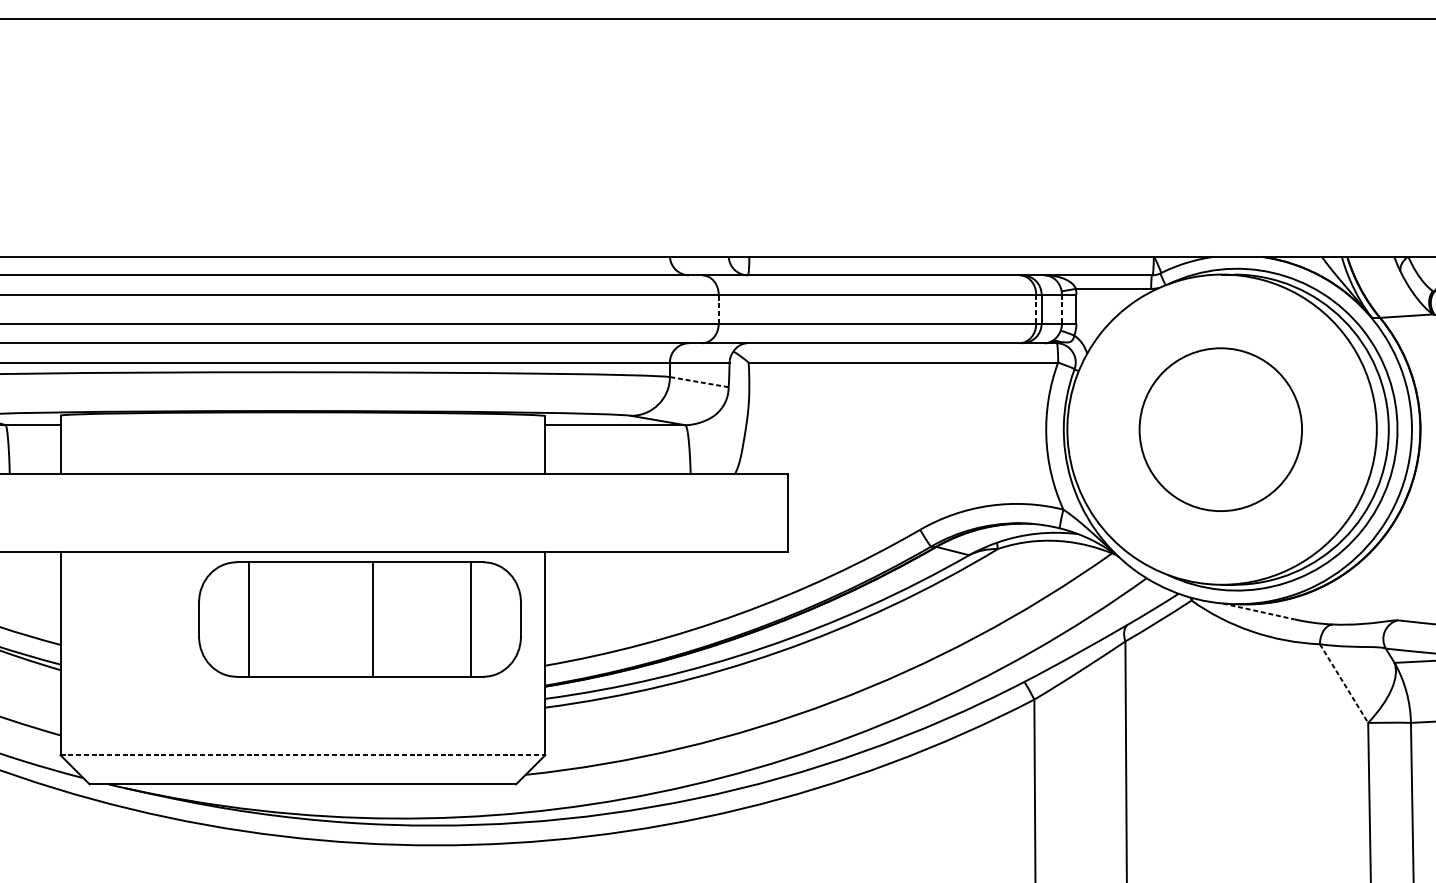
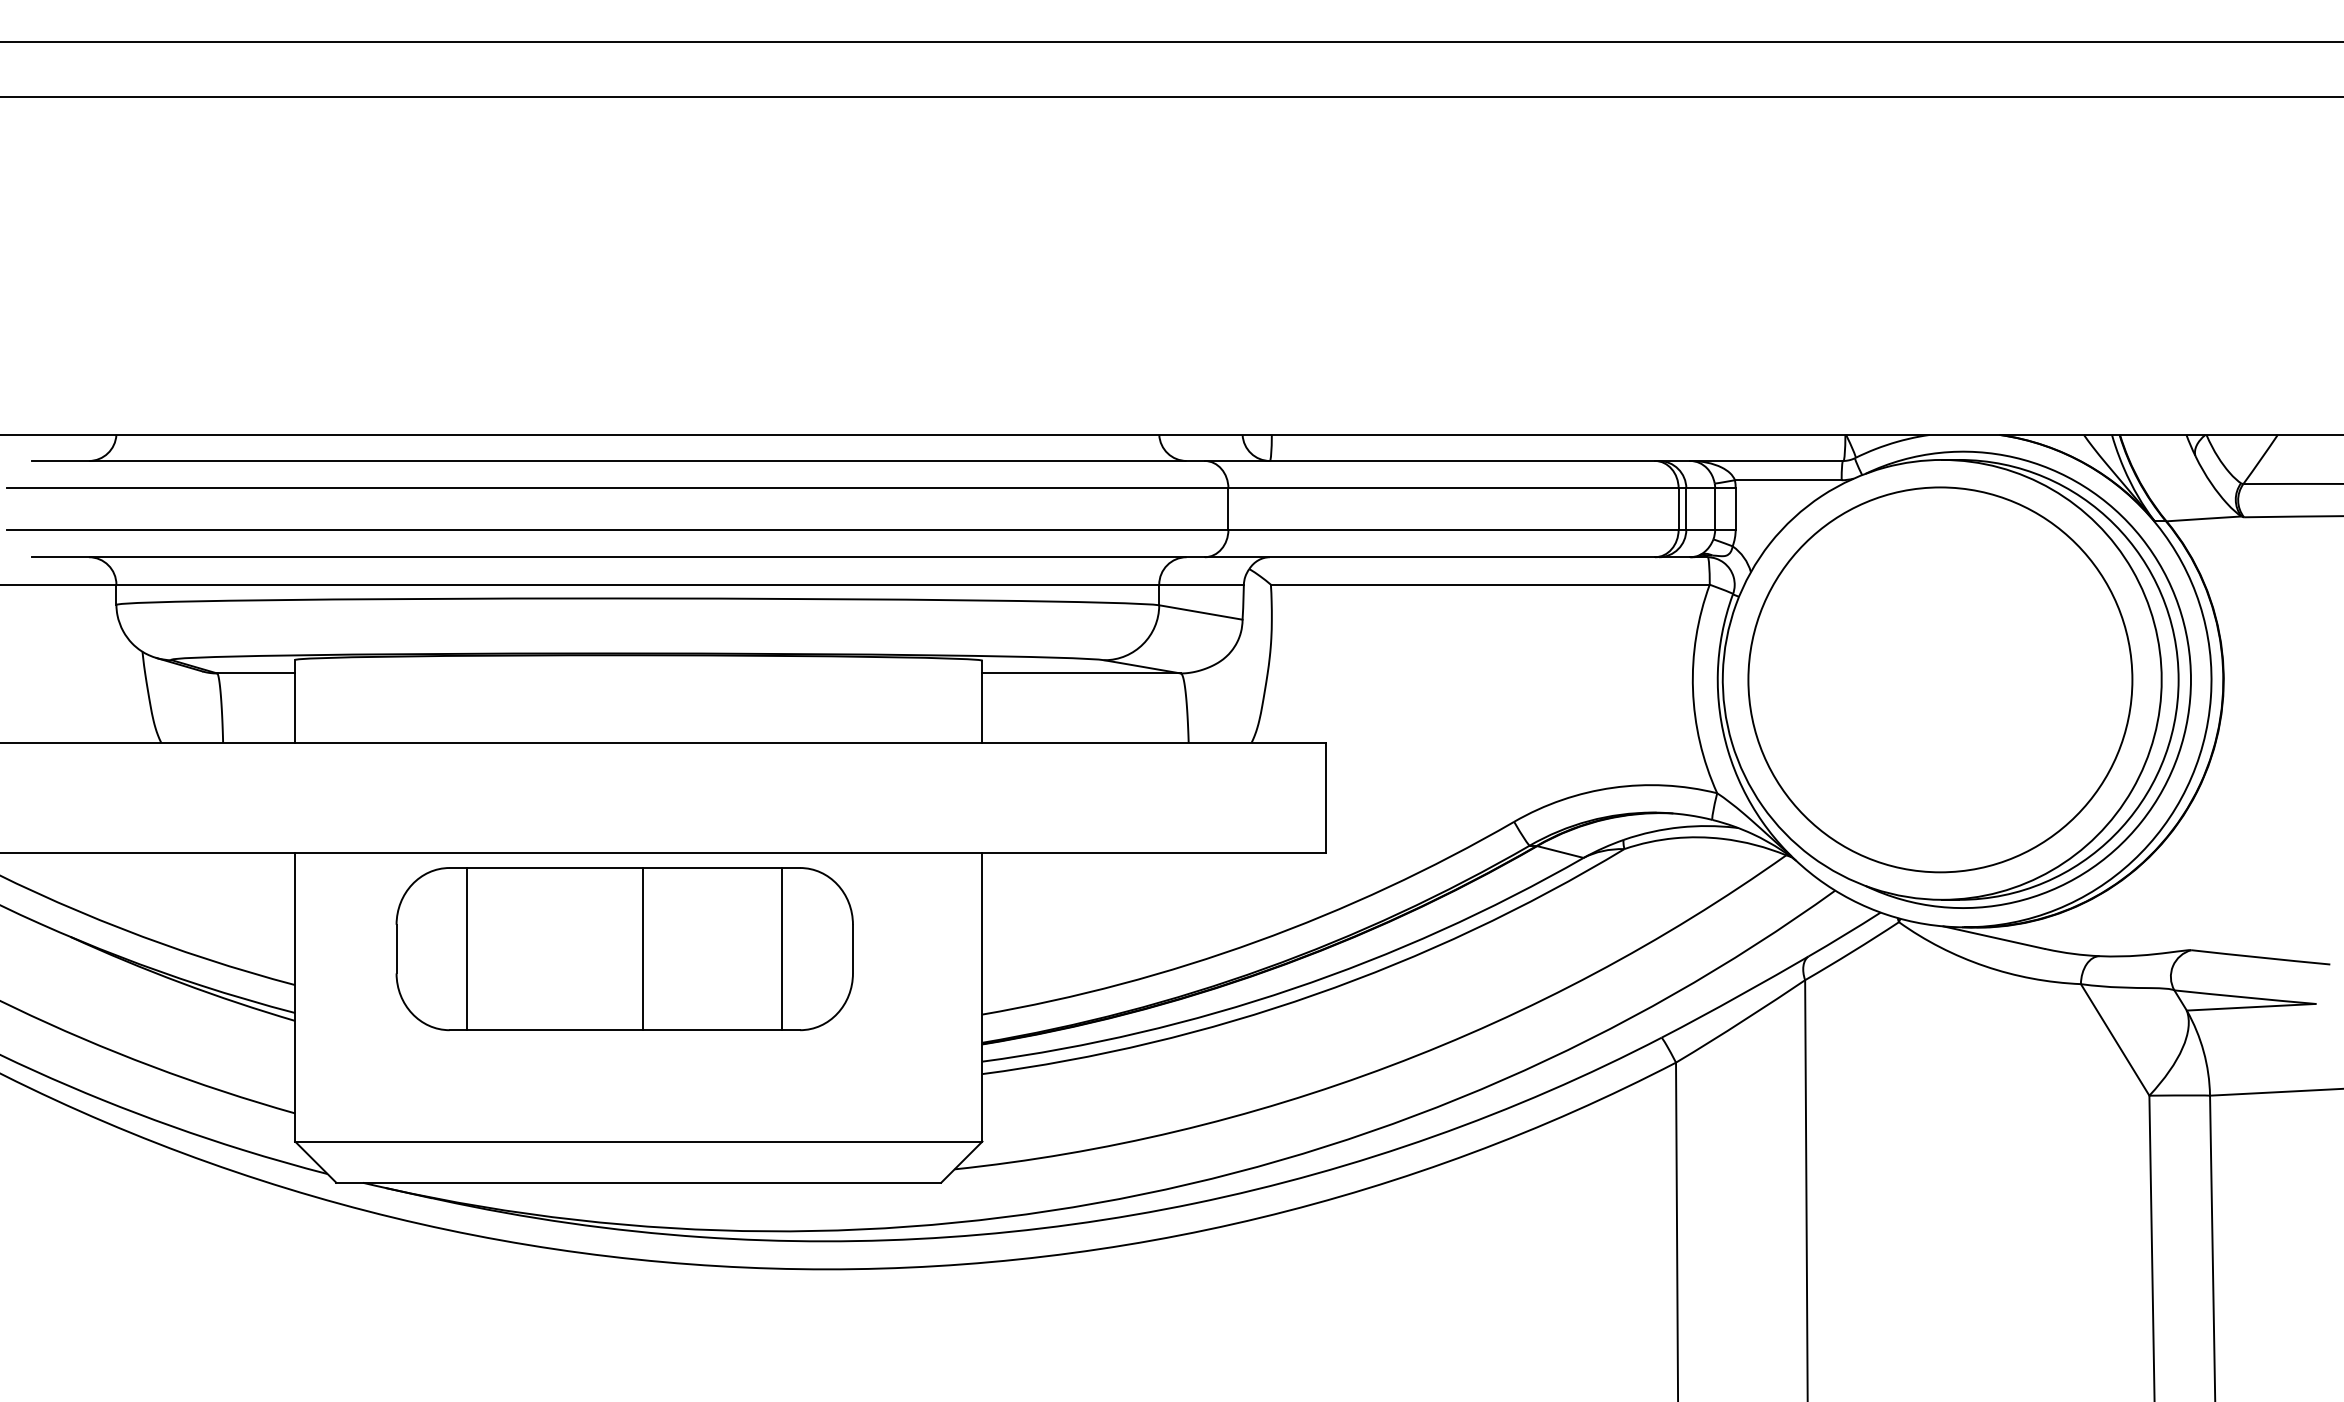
line: (718, 309) -> (1228, 509), dashed -> solid
line: (1036, 309) -> (1678, 509), dashed -> solid
line: (1062, 309) -> (1715, 509), dashed -> solid
line: (699, 382) -> (1200, 612), dashed -> solid
part: (1220, 429) -> (1940, 679), size x1.67
line: (1258, 611) -> (1994, 937), dashed -> solid
part: (359, 619) -> (624, 949), moved
line: (1344, 683) -> (2115, 1040), dashed -> solid
line: (302, 755) -> (638, 1141), dashed -> solid

